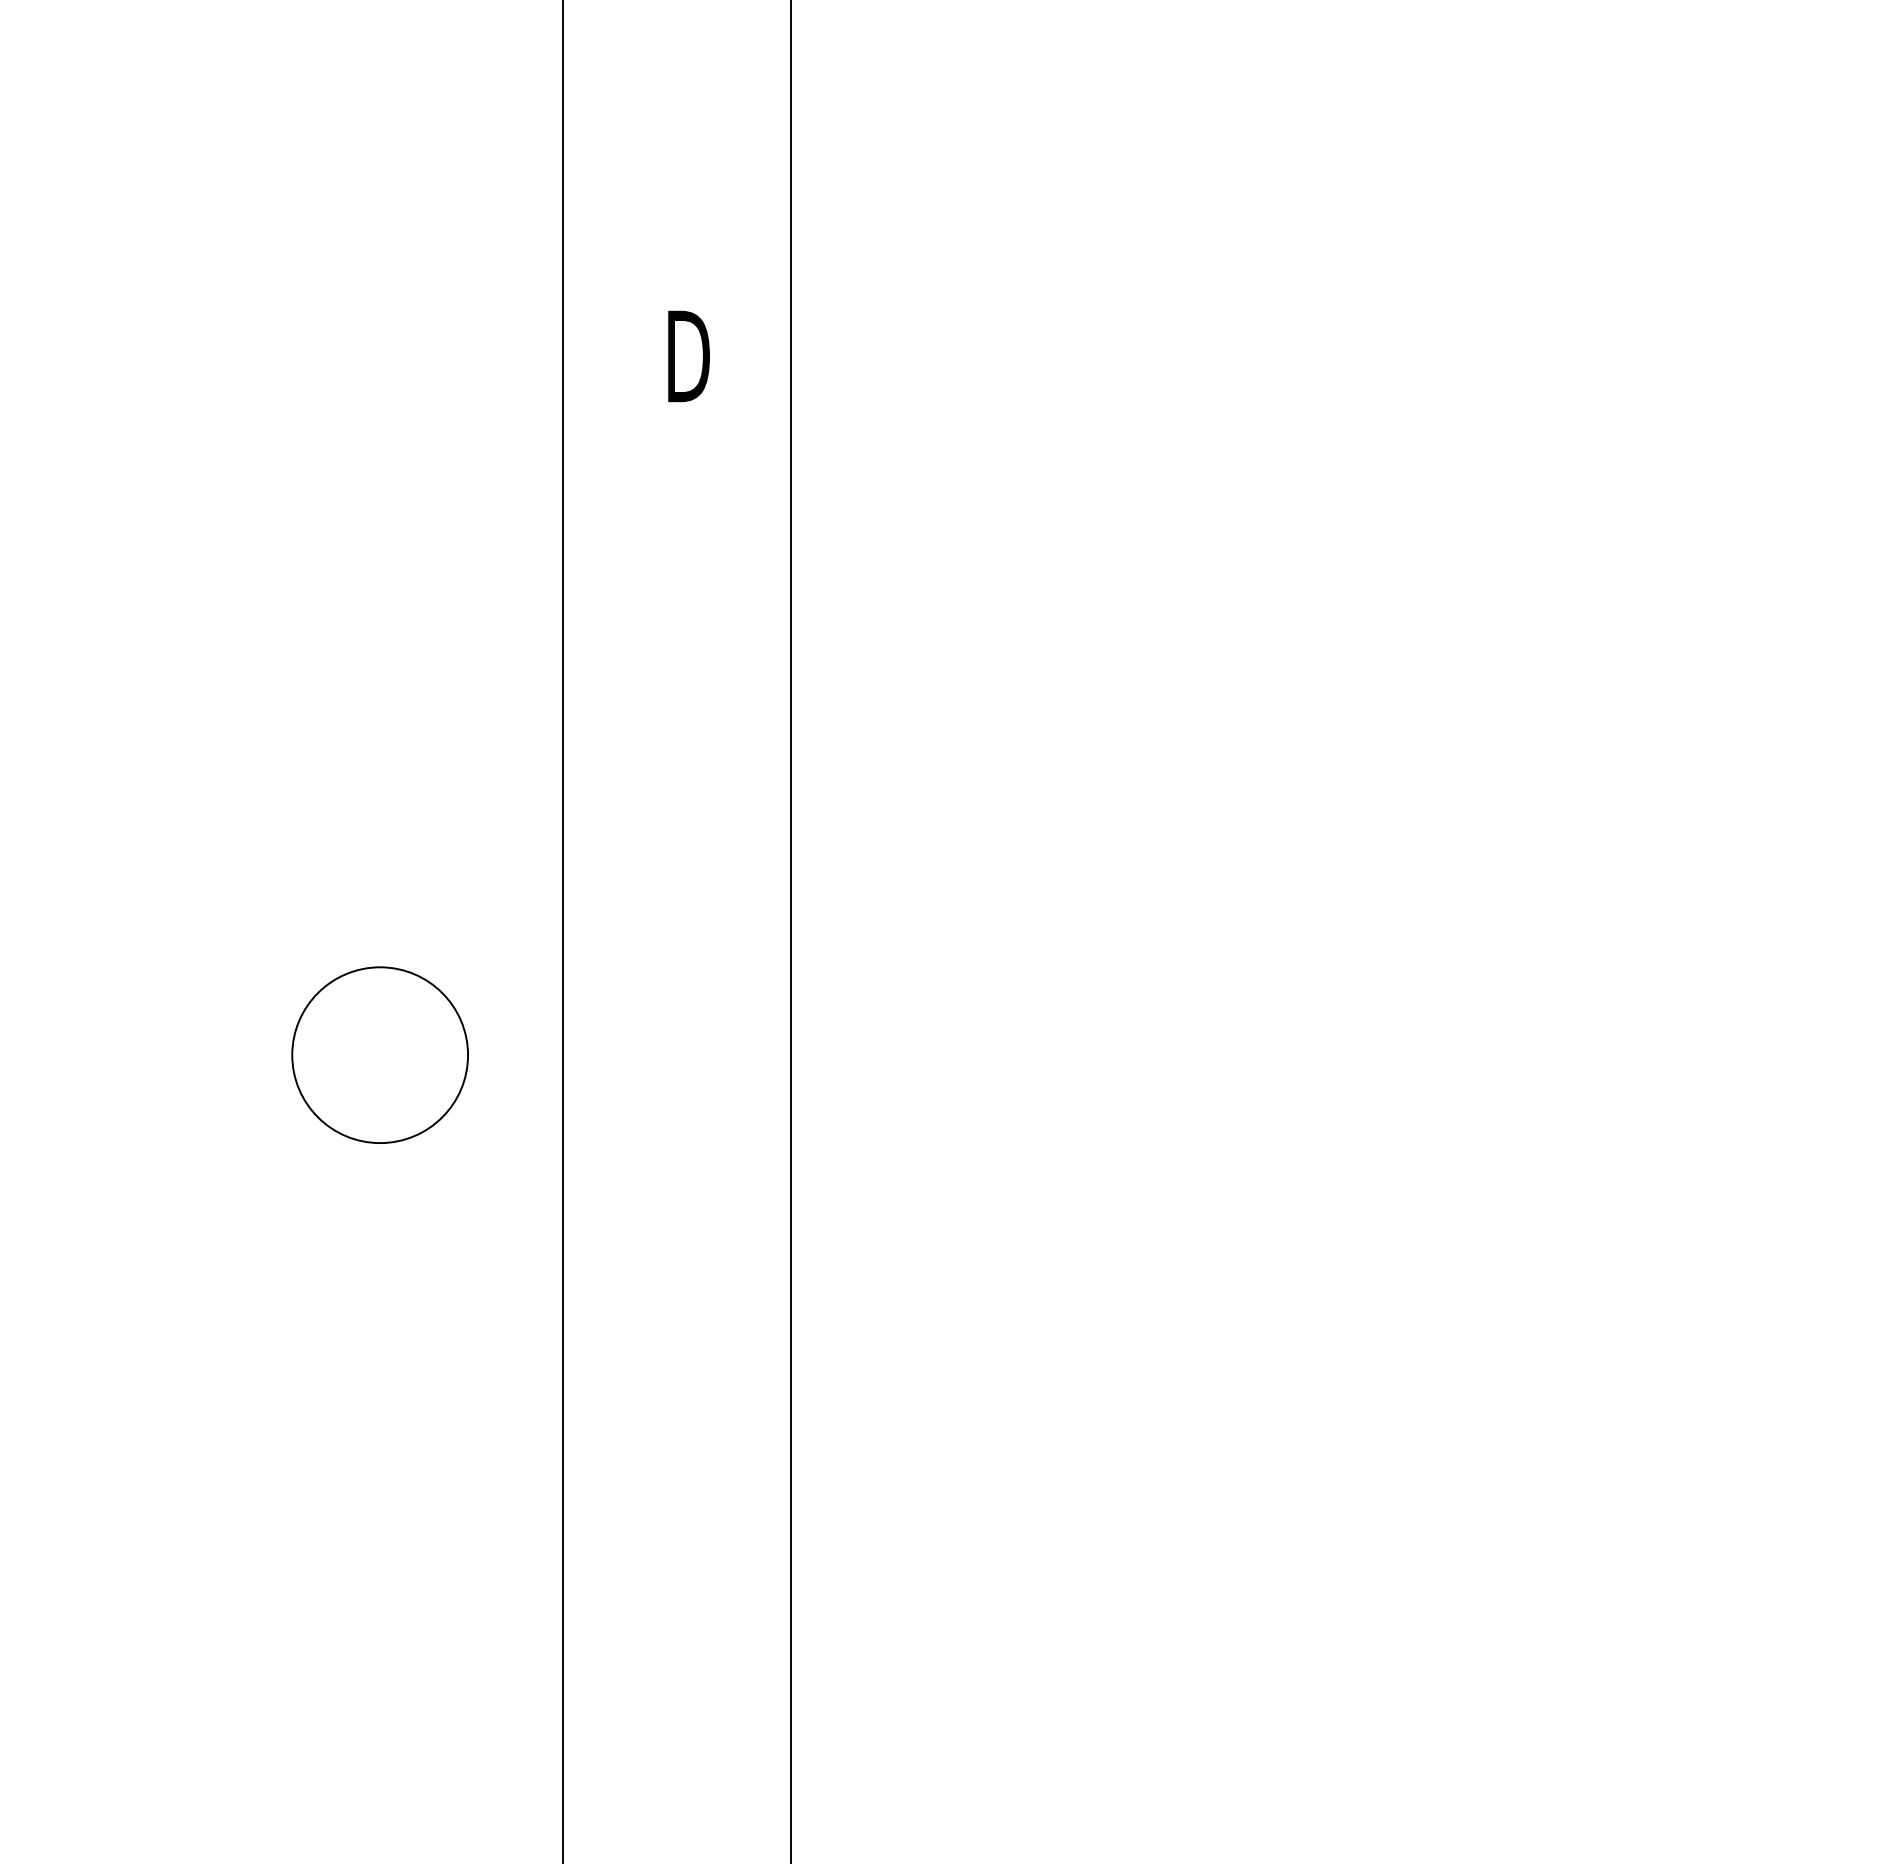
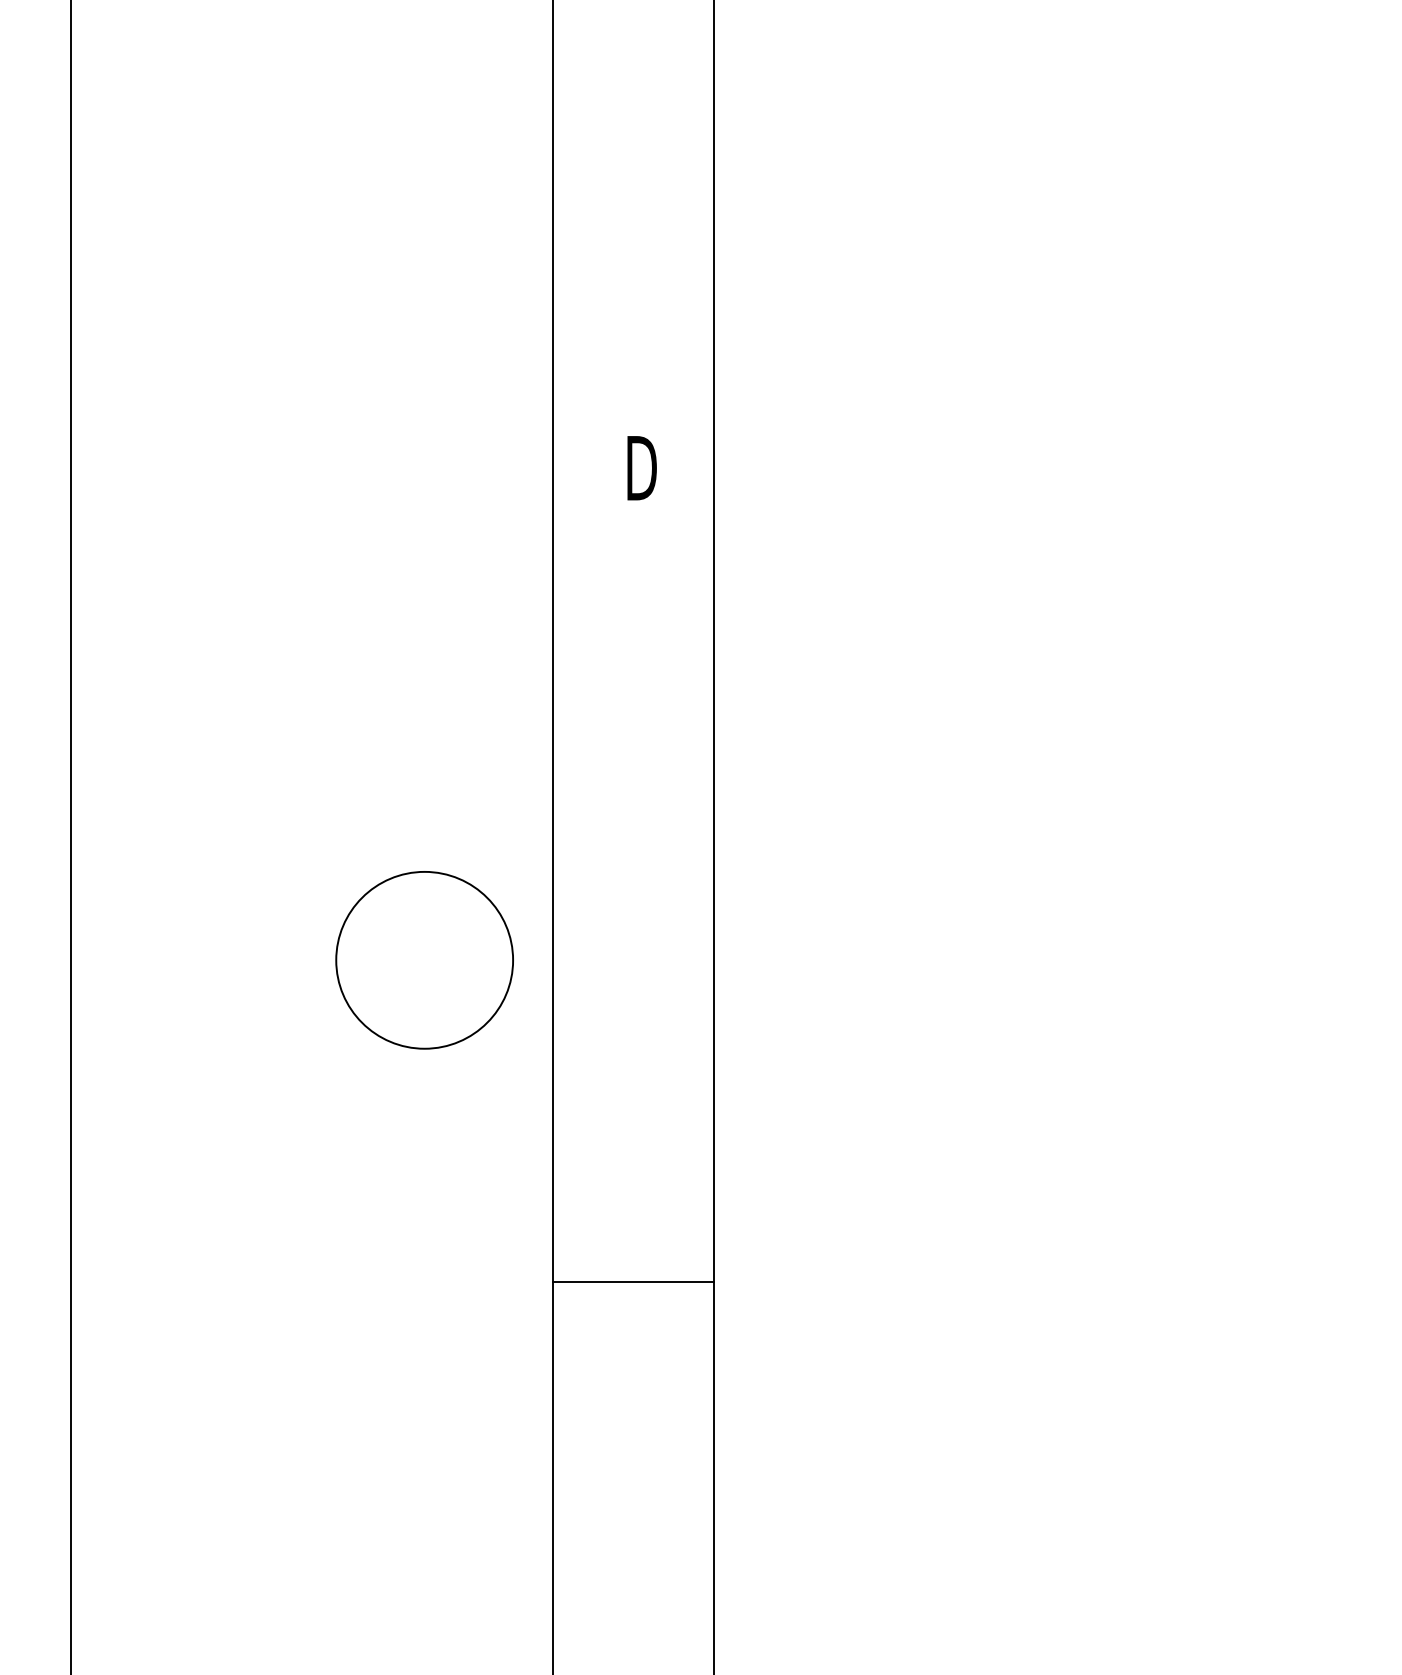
circle: (379, 1055) -> (424, 960), size x1.43
line: (676, 1511) -> (633, 1281), added

